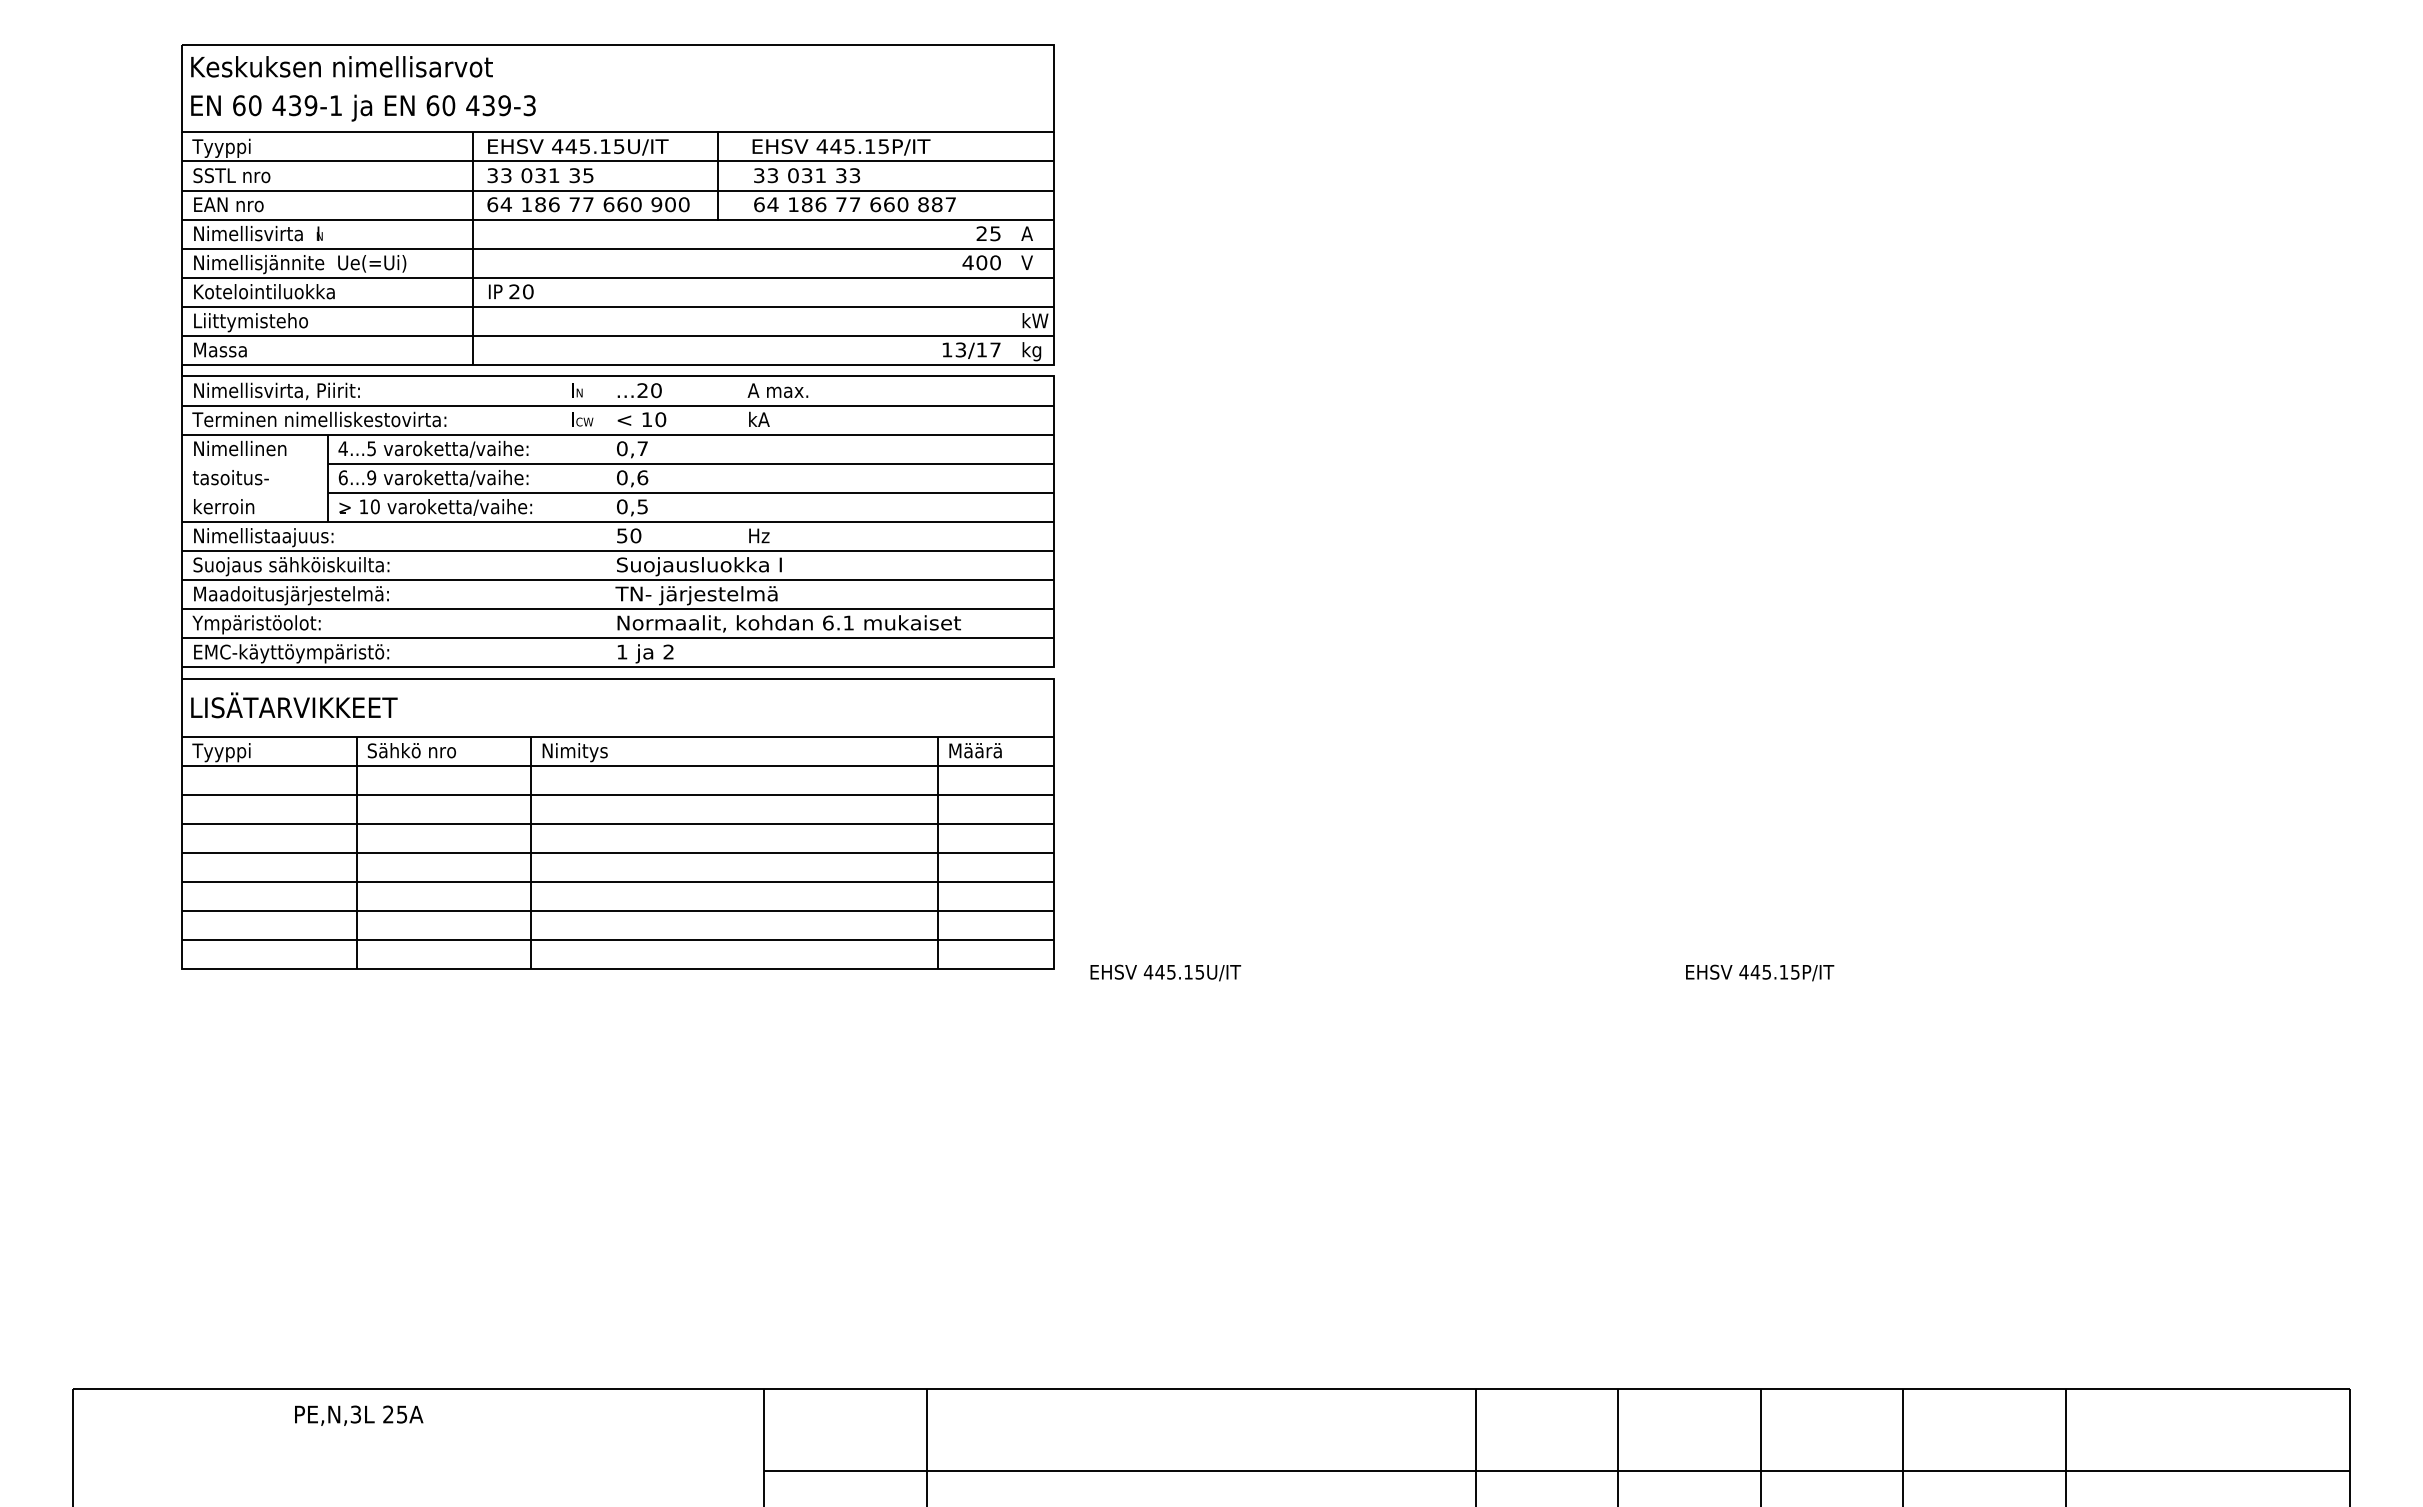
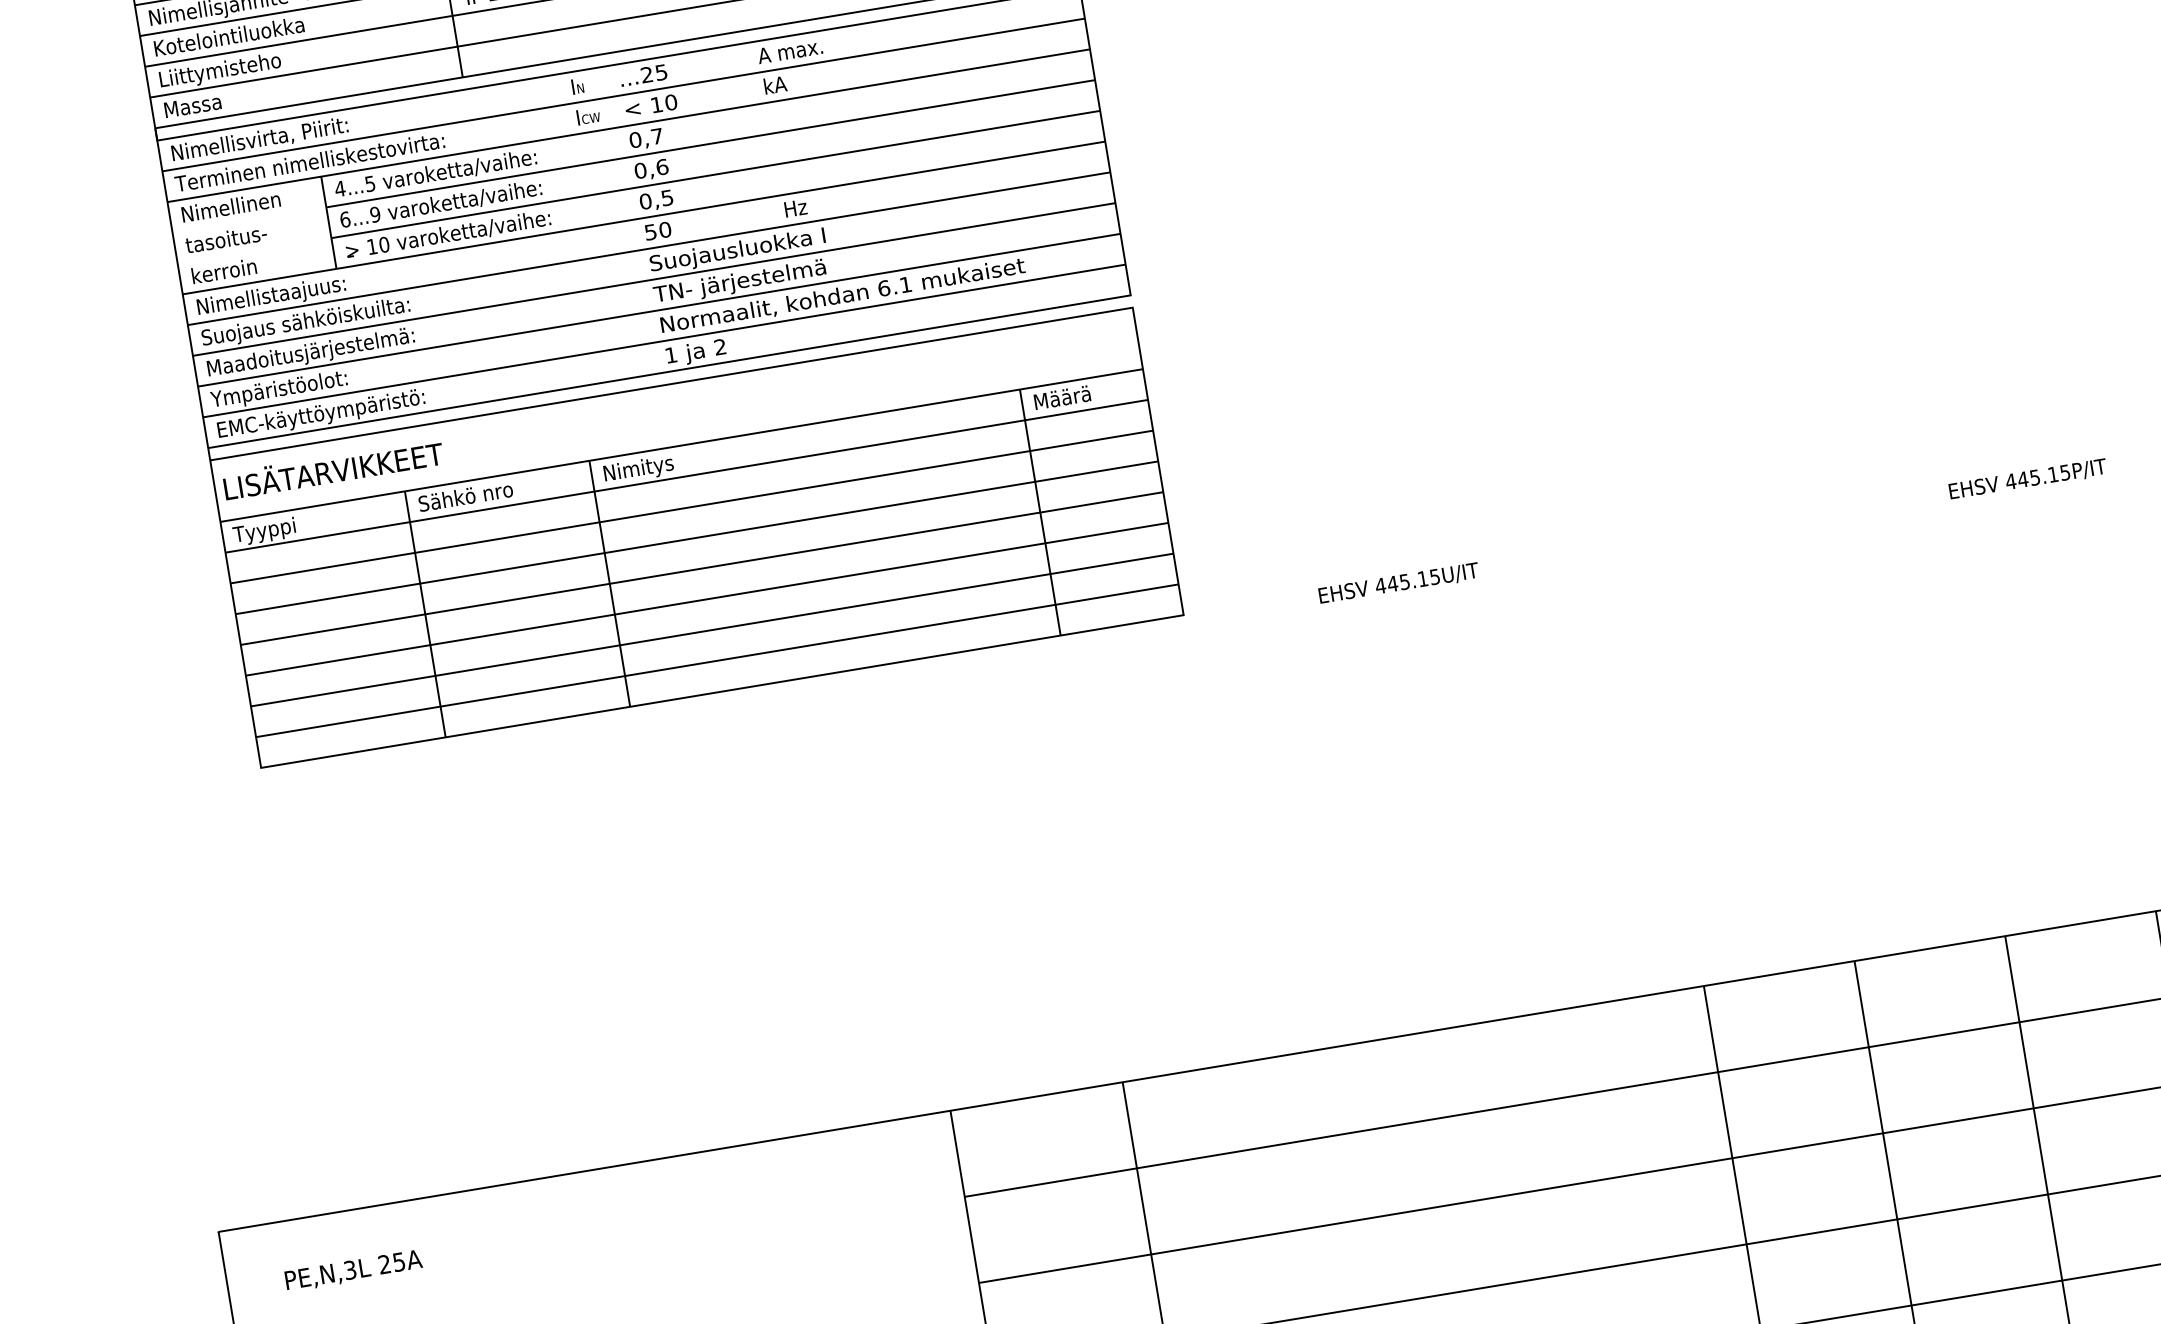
text: (656, 390) -> (661, 72), ...20 -> ...25
text: (1462, 972) -> (1713, 531), moved
text: (359, 1415) -> (354, 1270), moved

